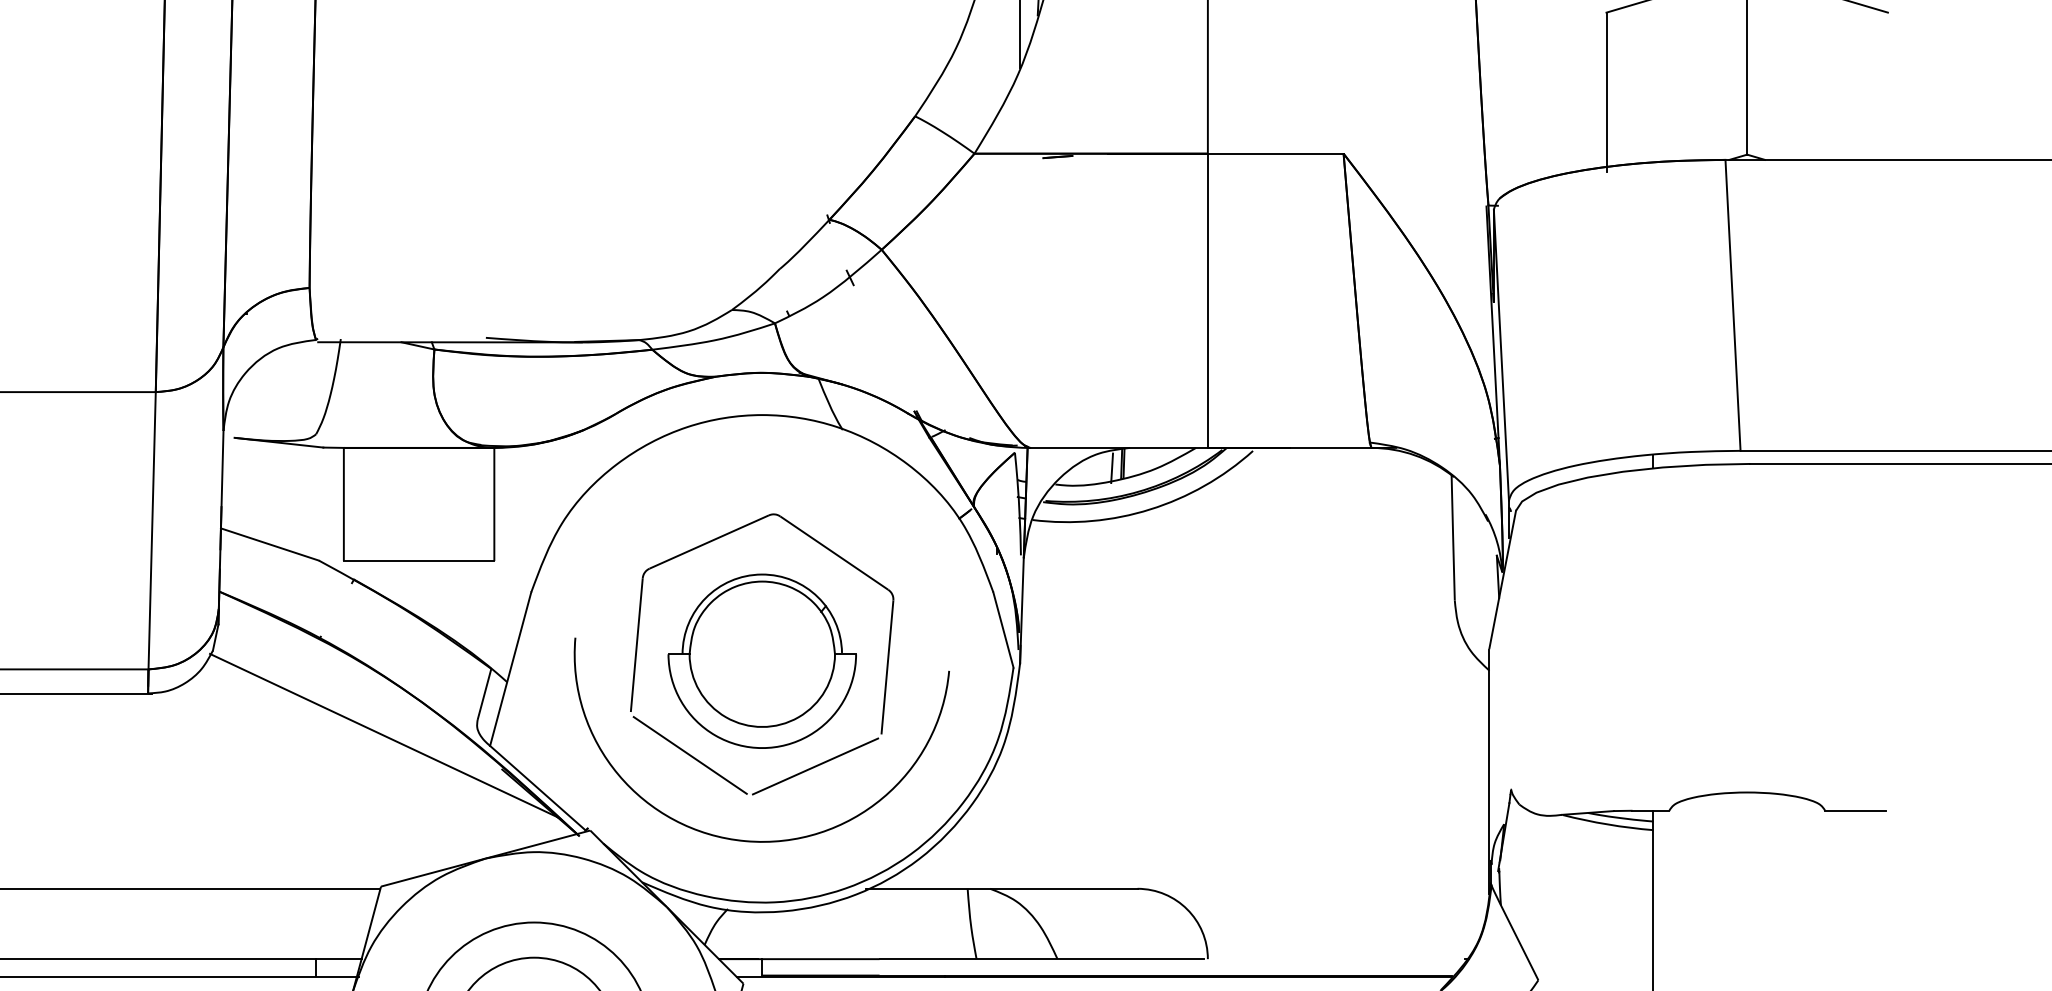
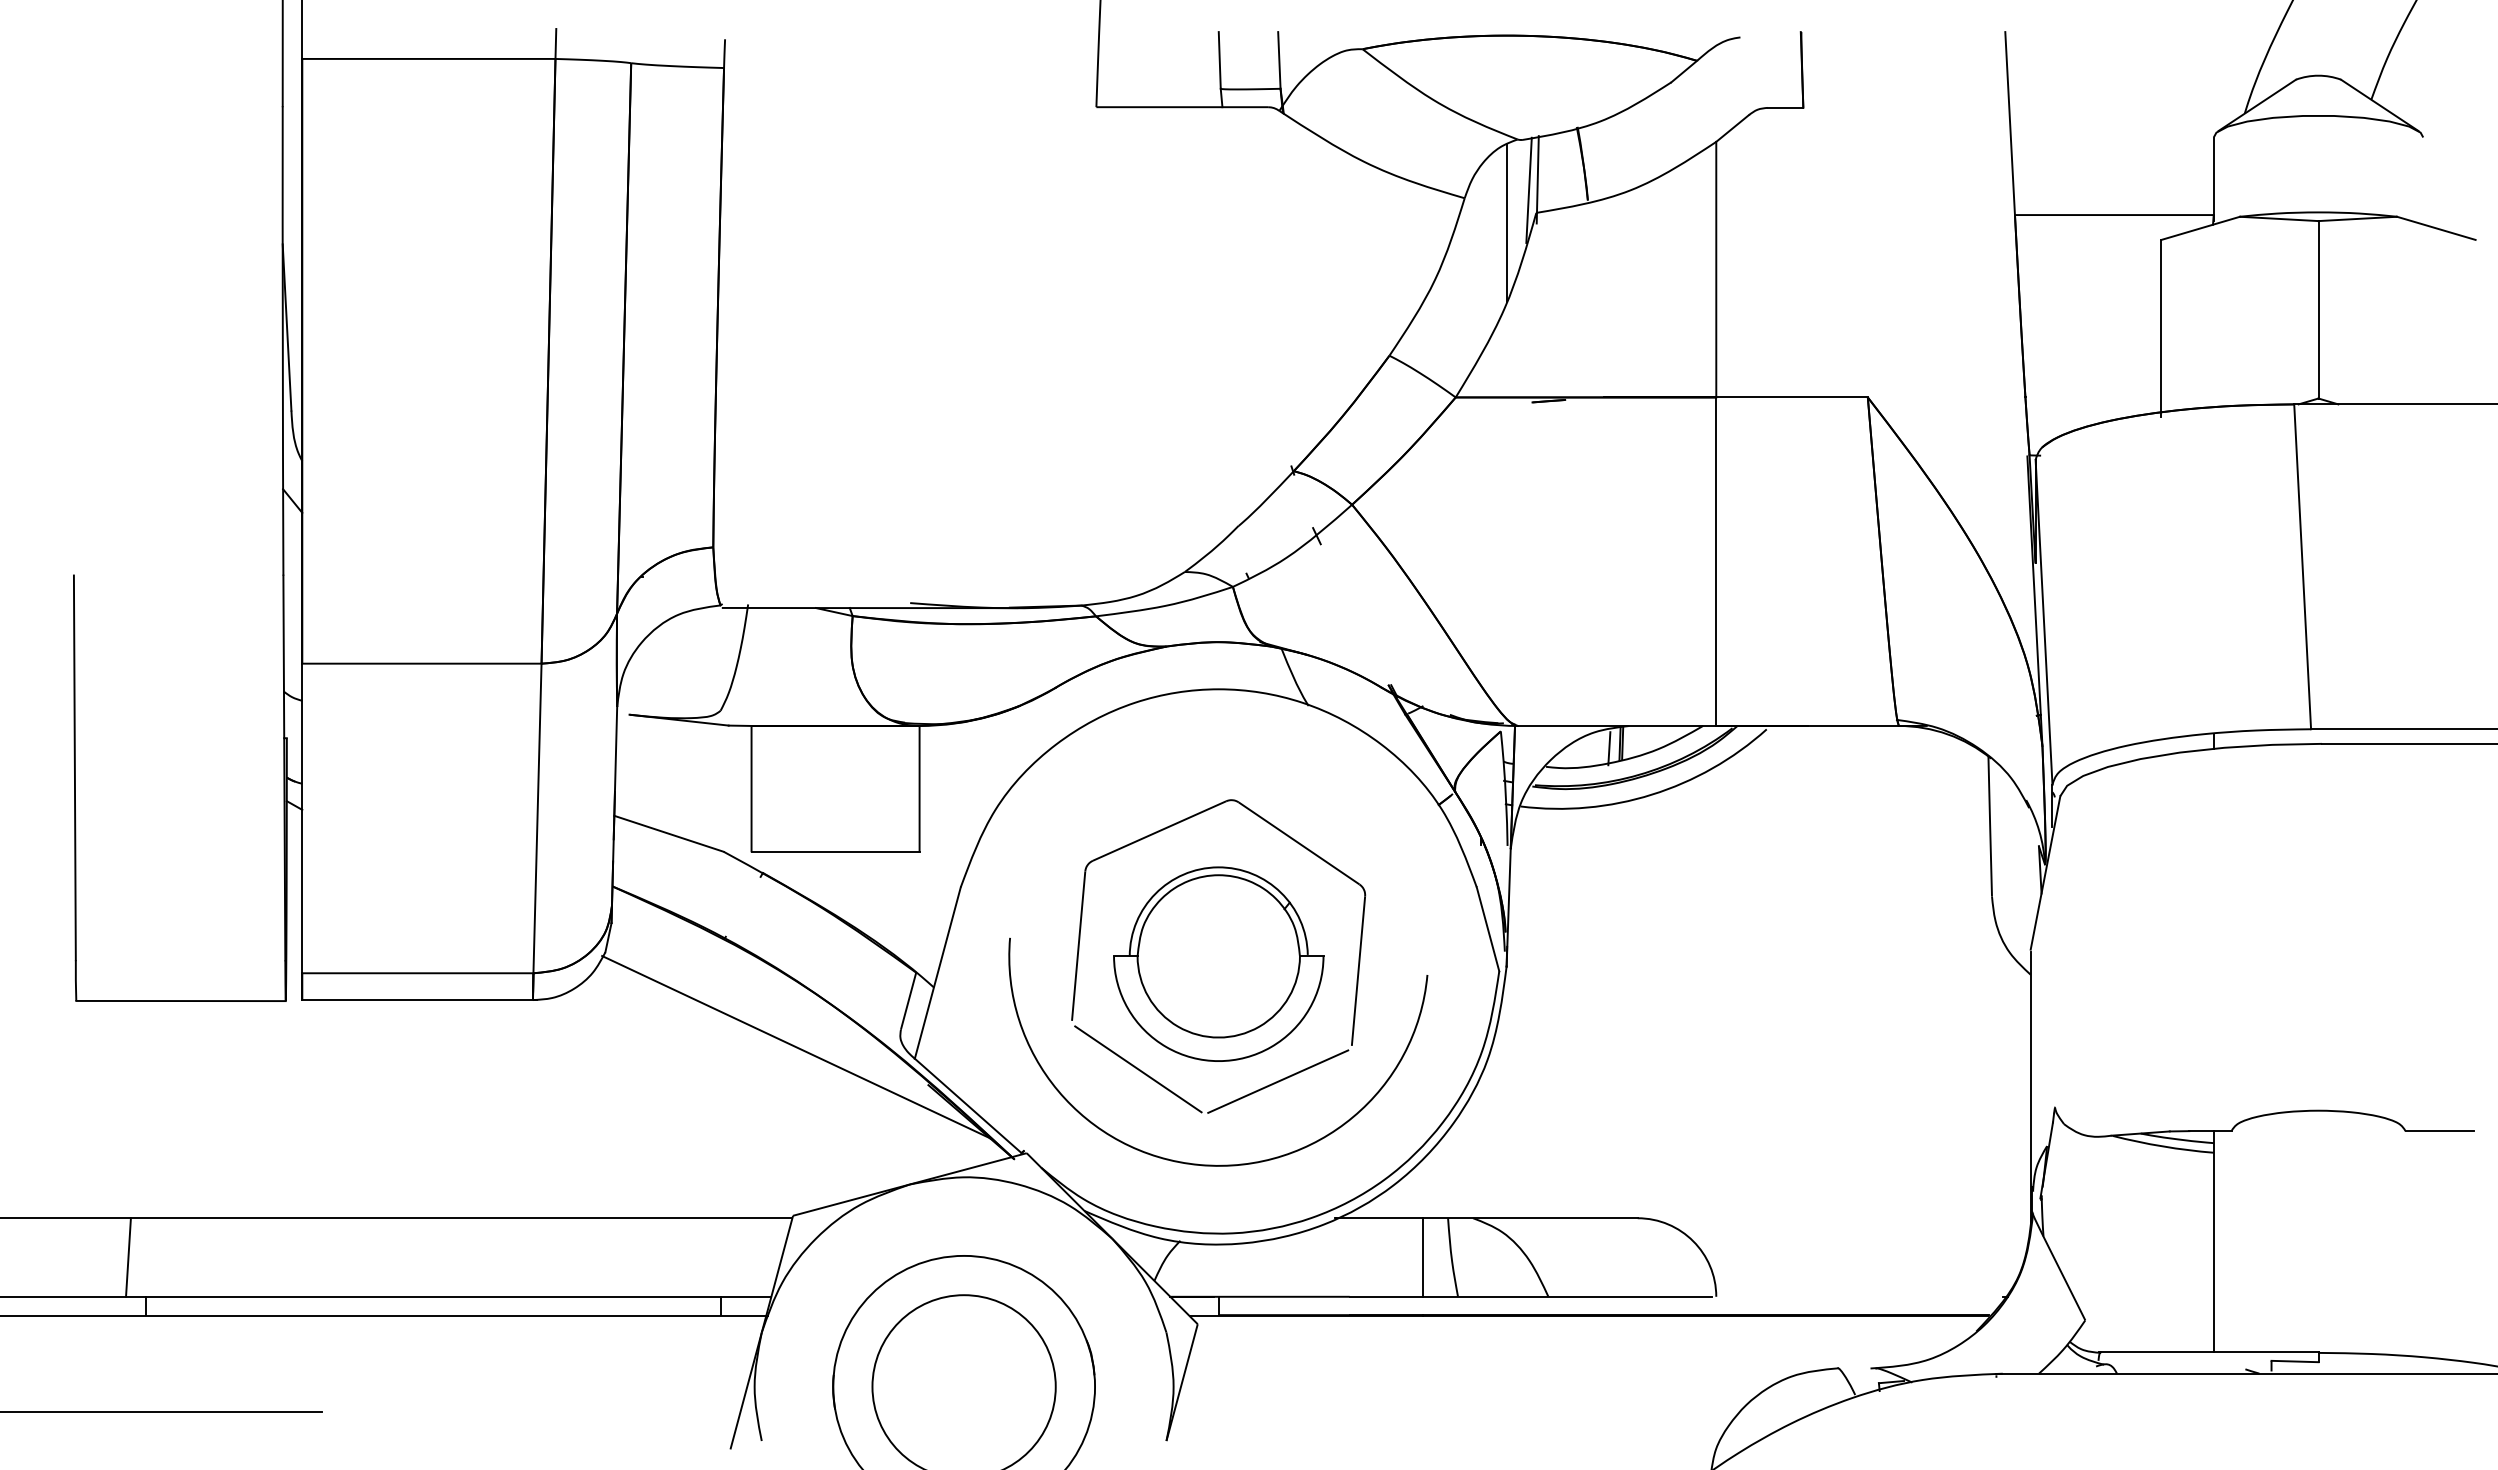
line: (945, 923) -> (1423, 1257), added

